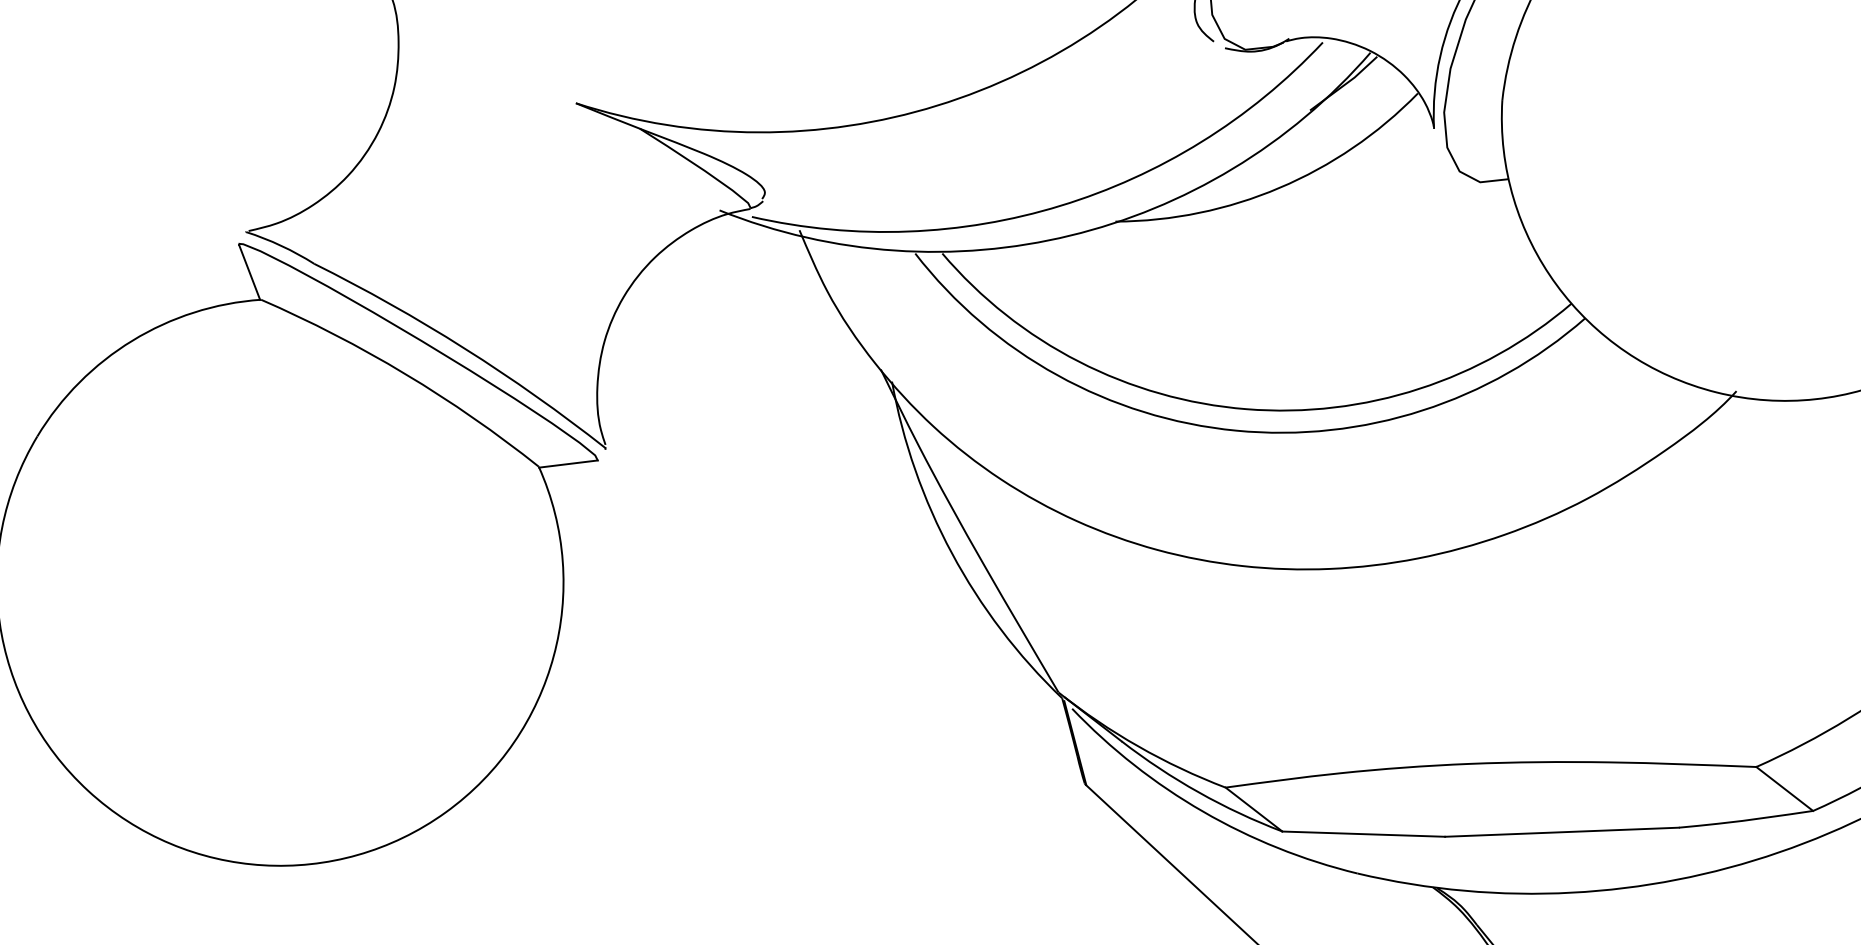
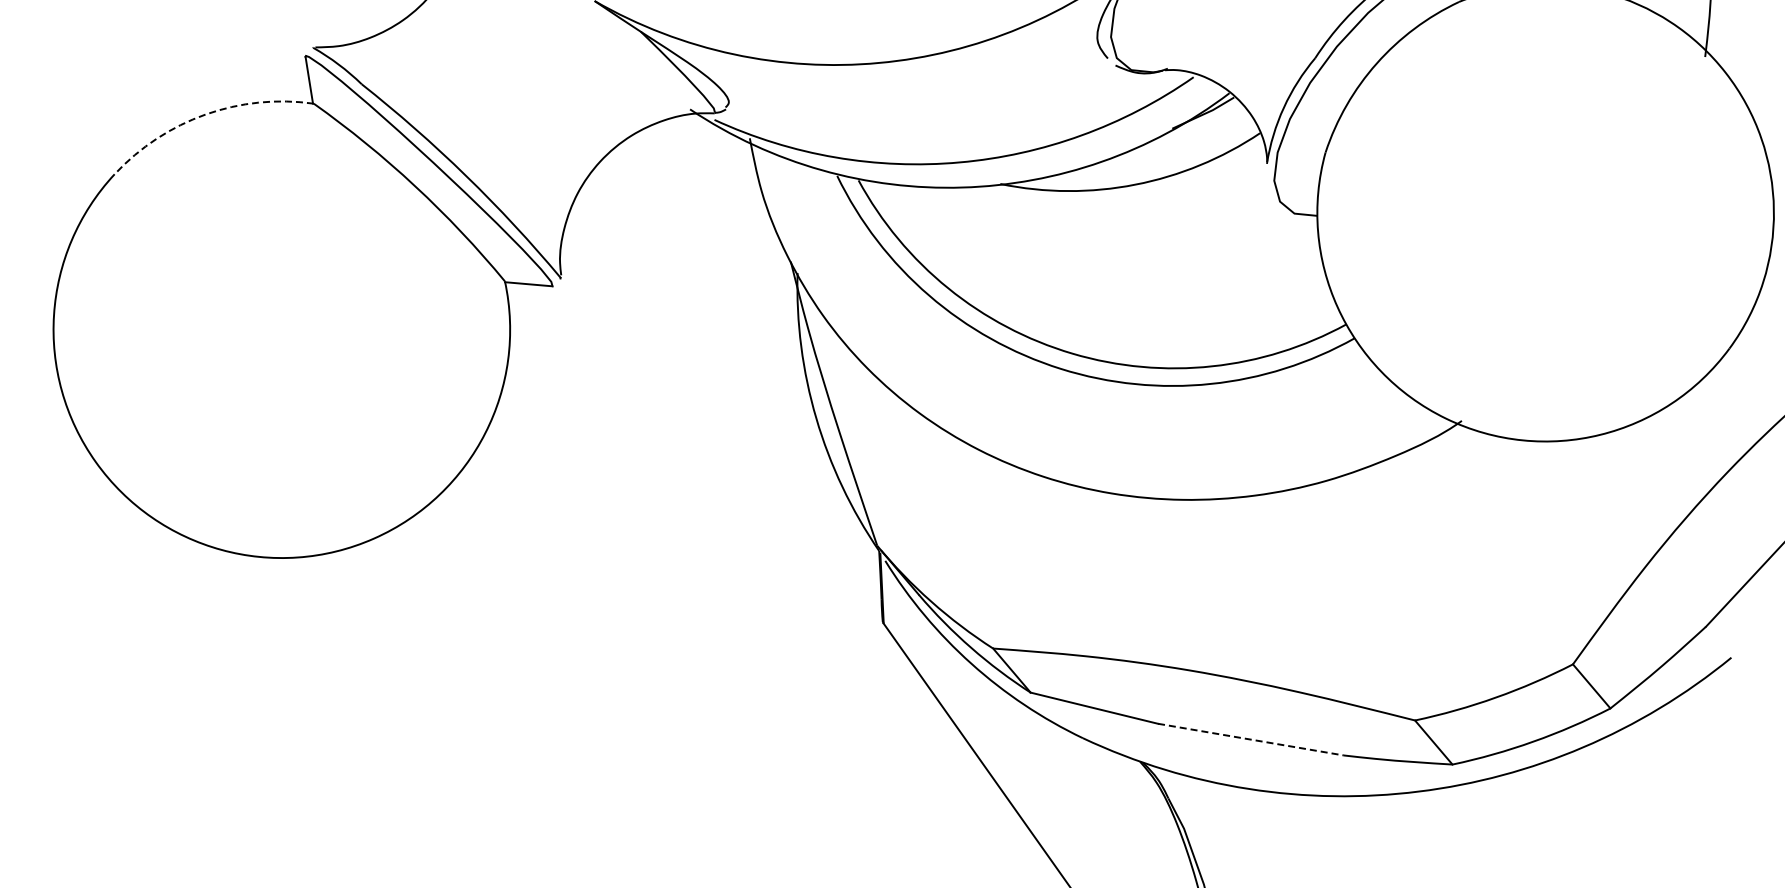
arc: (132, 340) -> (205, 114), solid -> dashed
line: (1562, 831) -> (1251, 739), solid -> dashed

